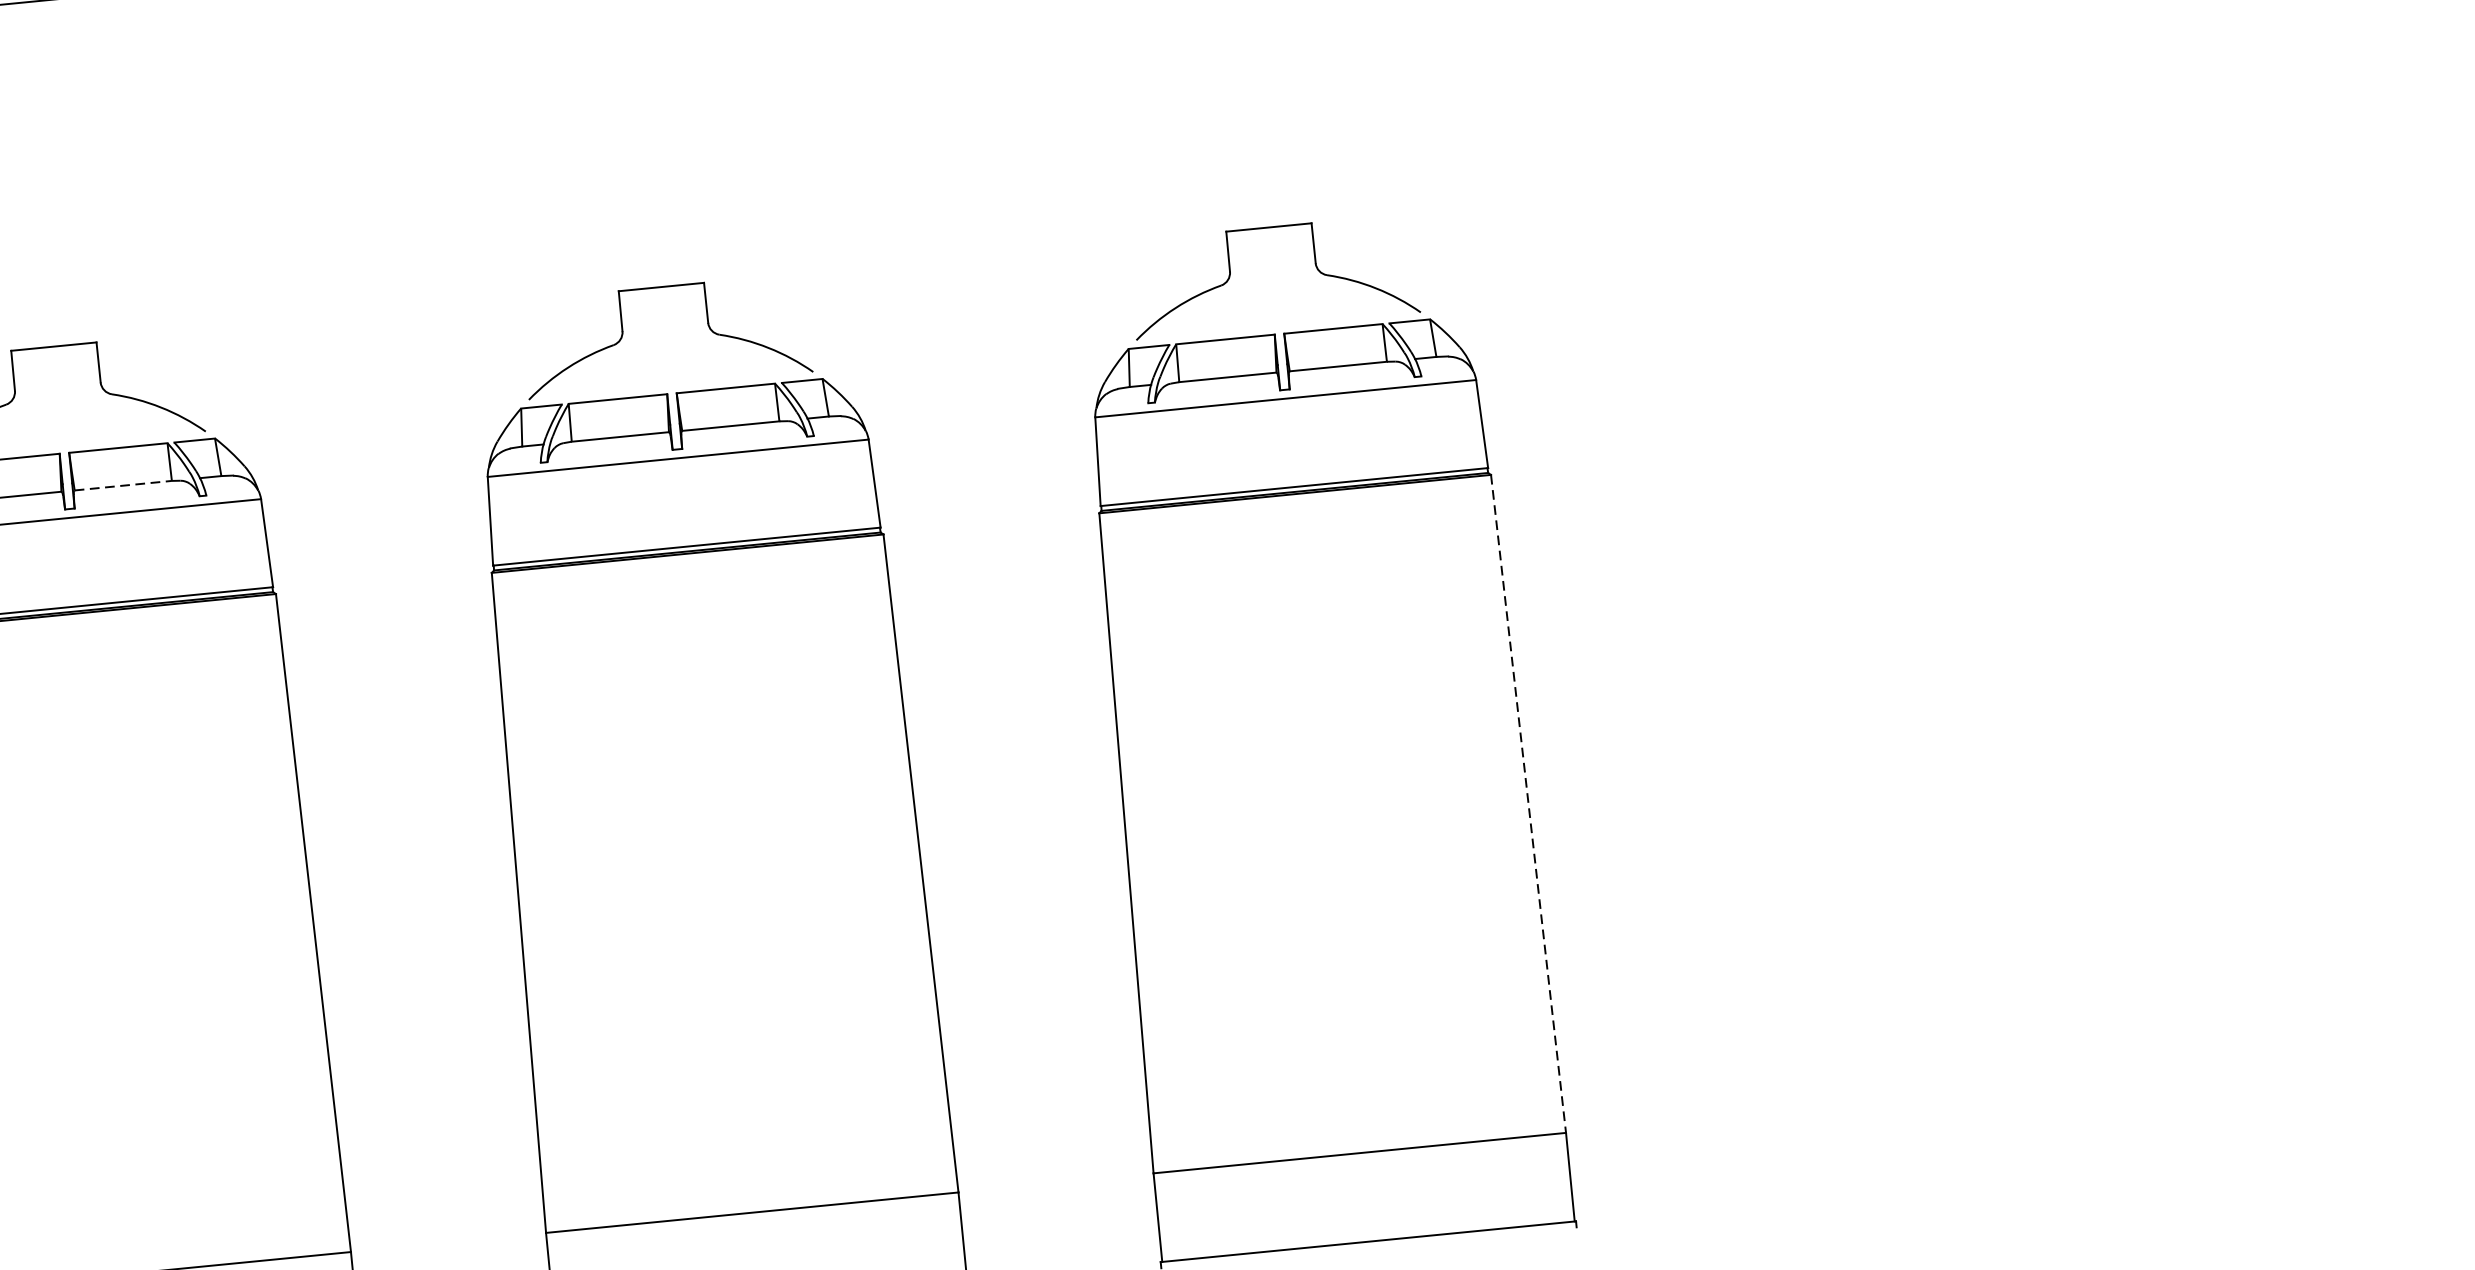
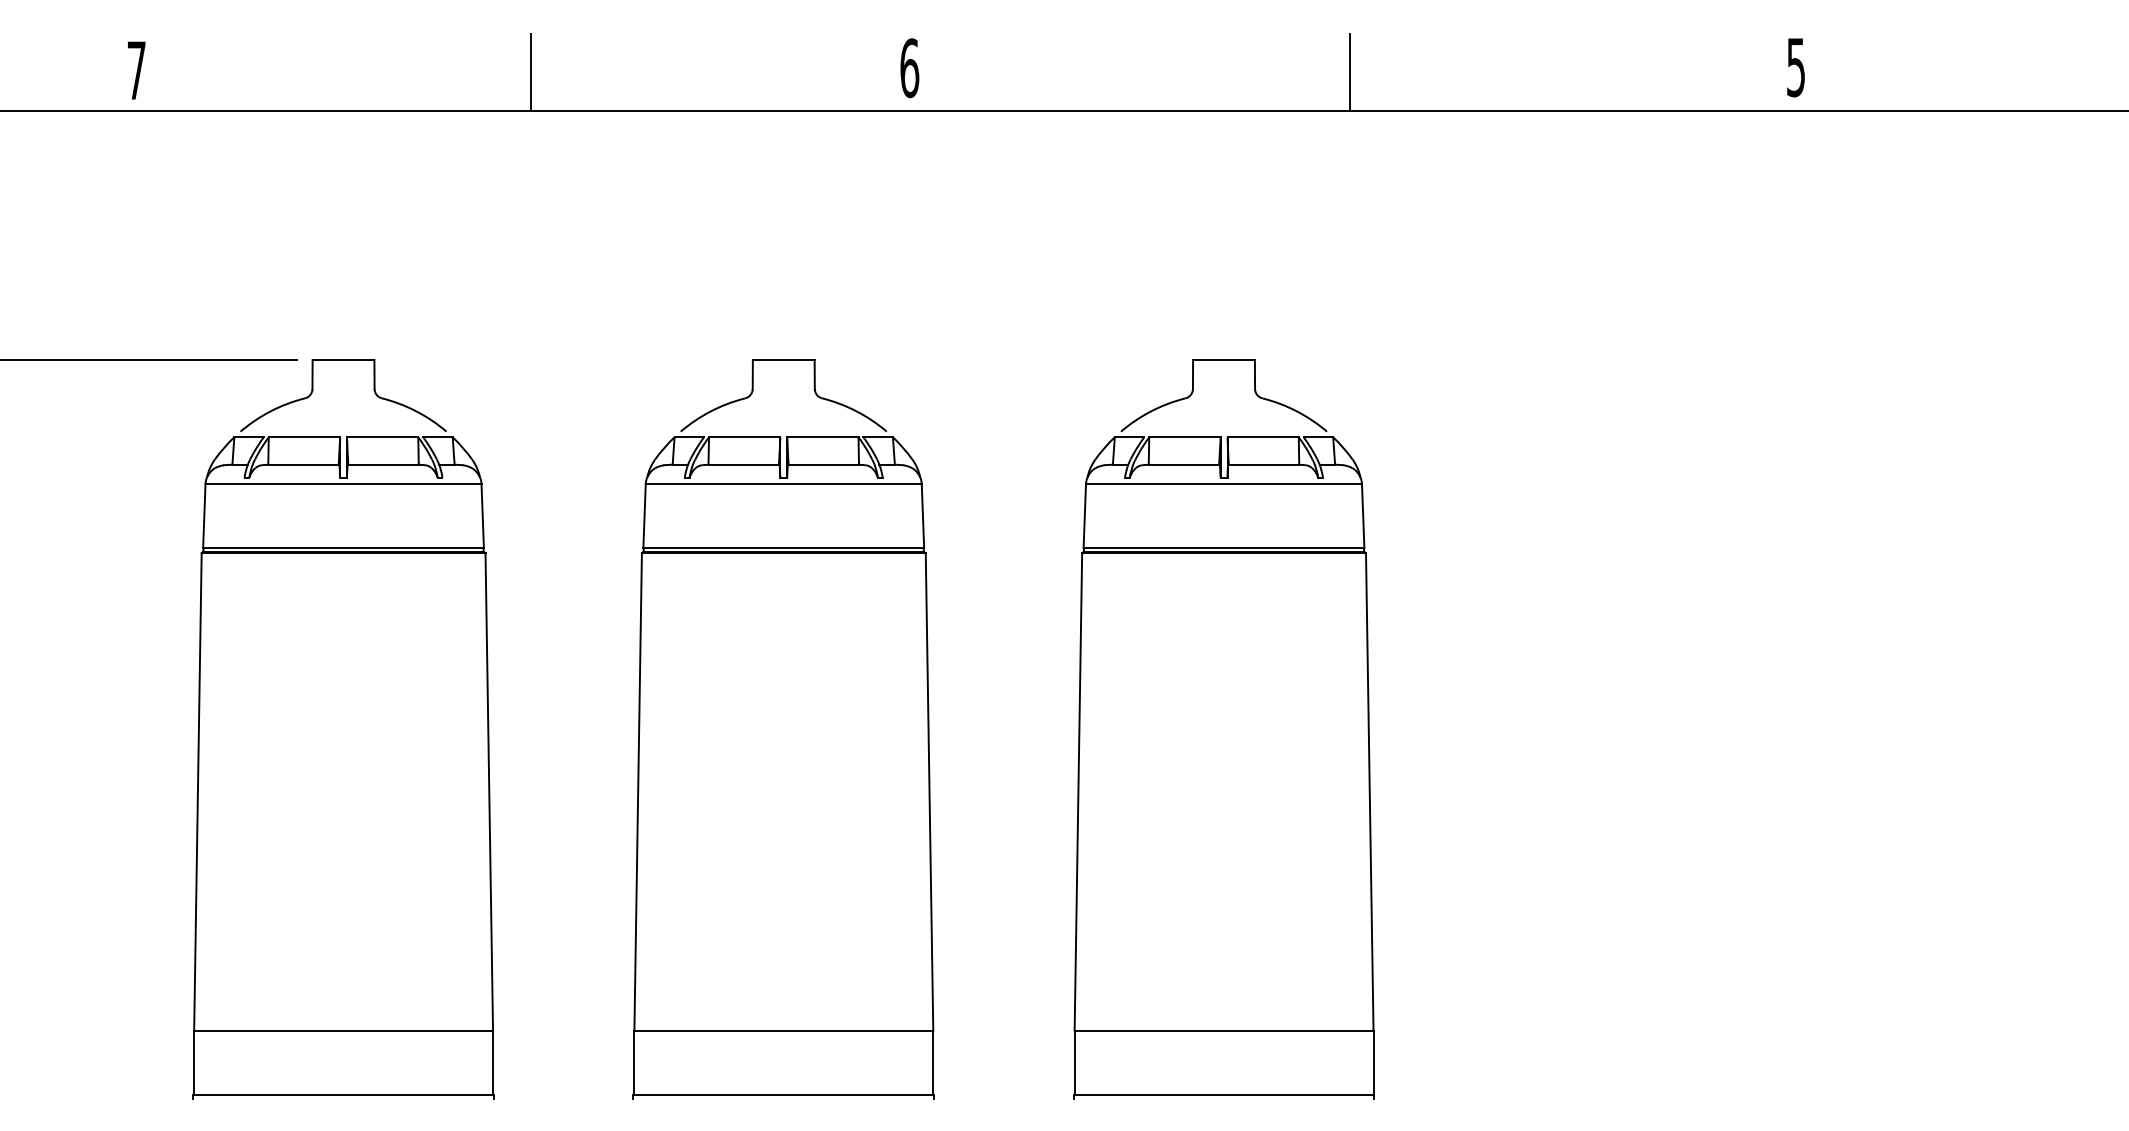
line: (124, 485) -> (384, 464), dashed -> solid
line: (1528, 804) -> (1369, 792), dashed -> solid

